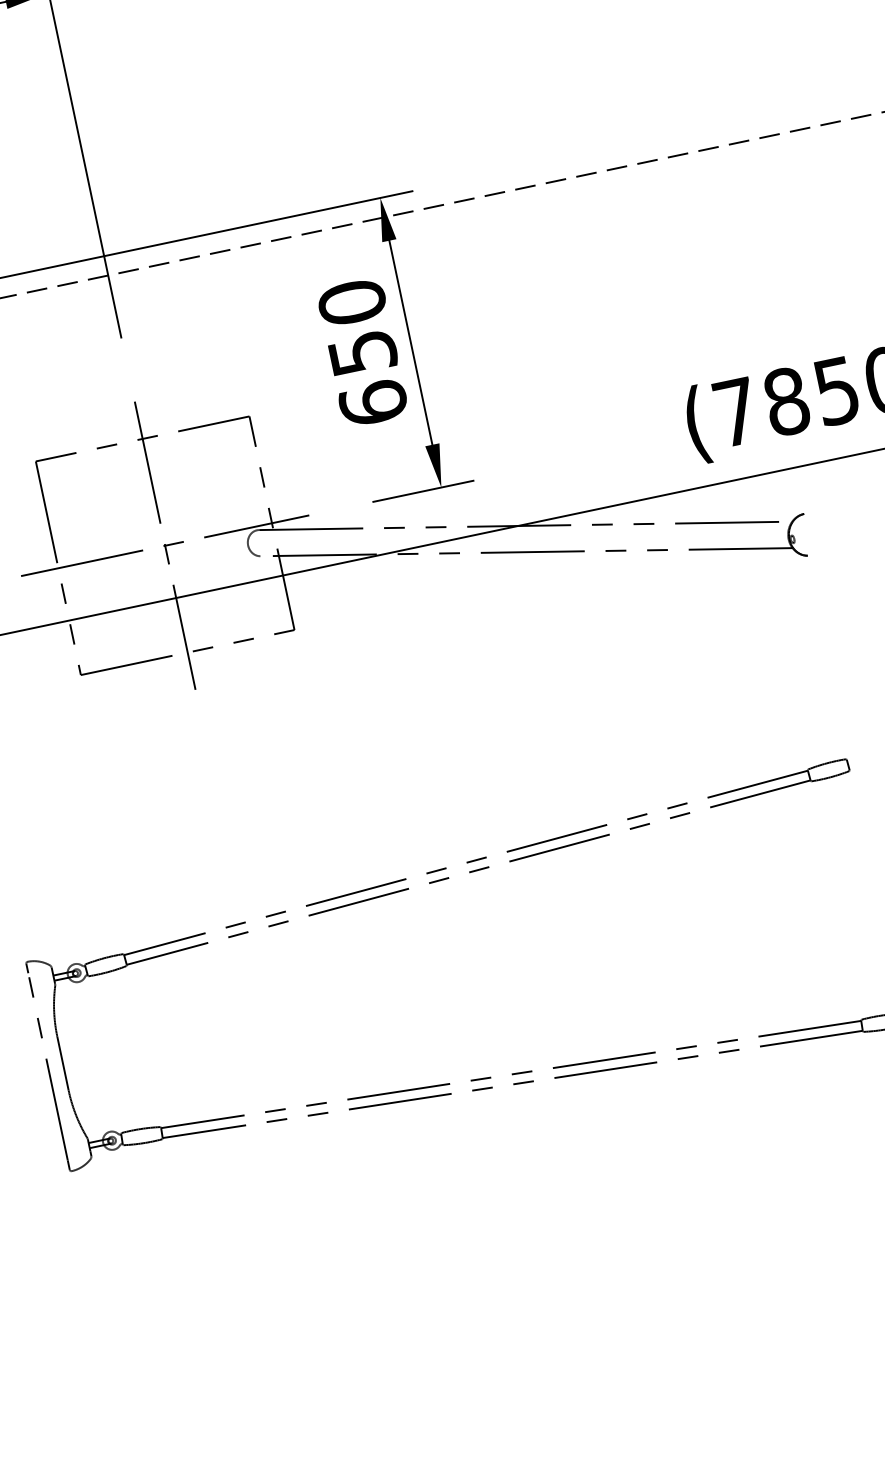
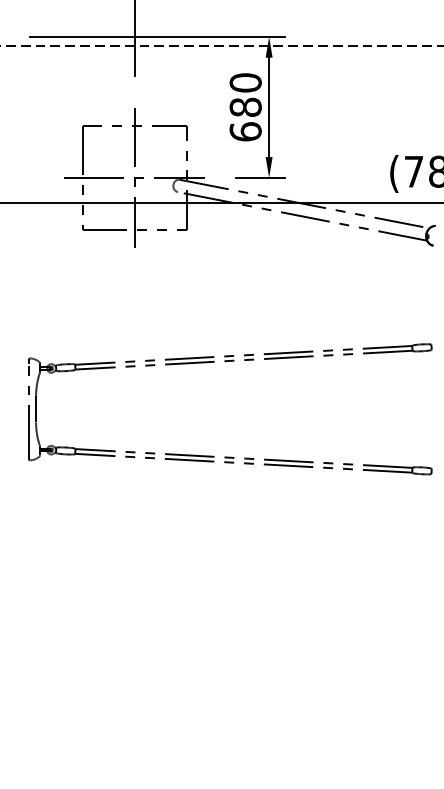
text: (361, 351) -> (245, 106), 650 -> 680

